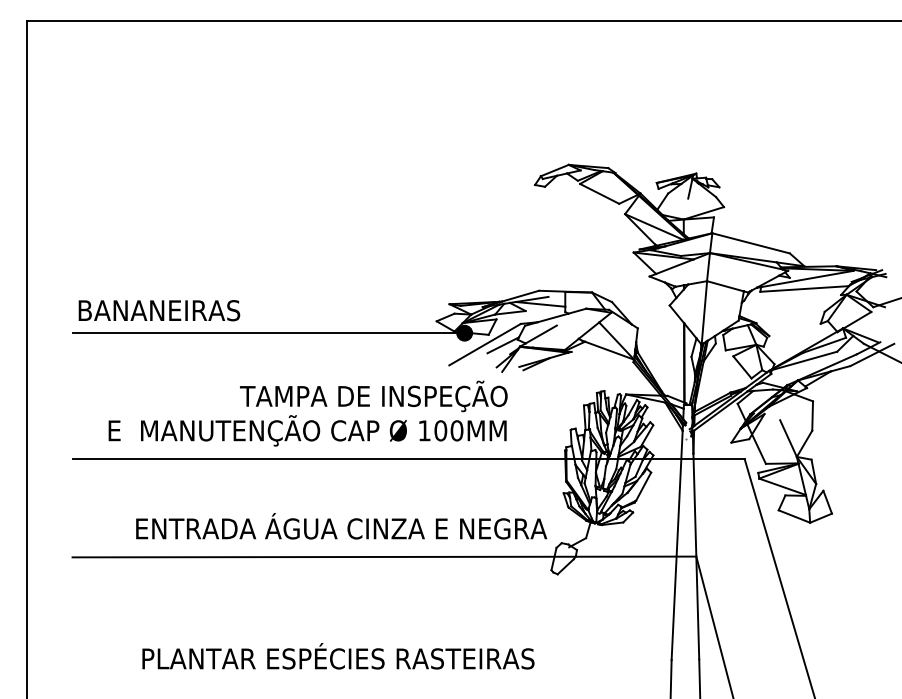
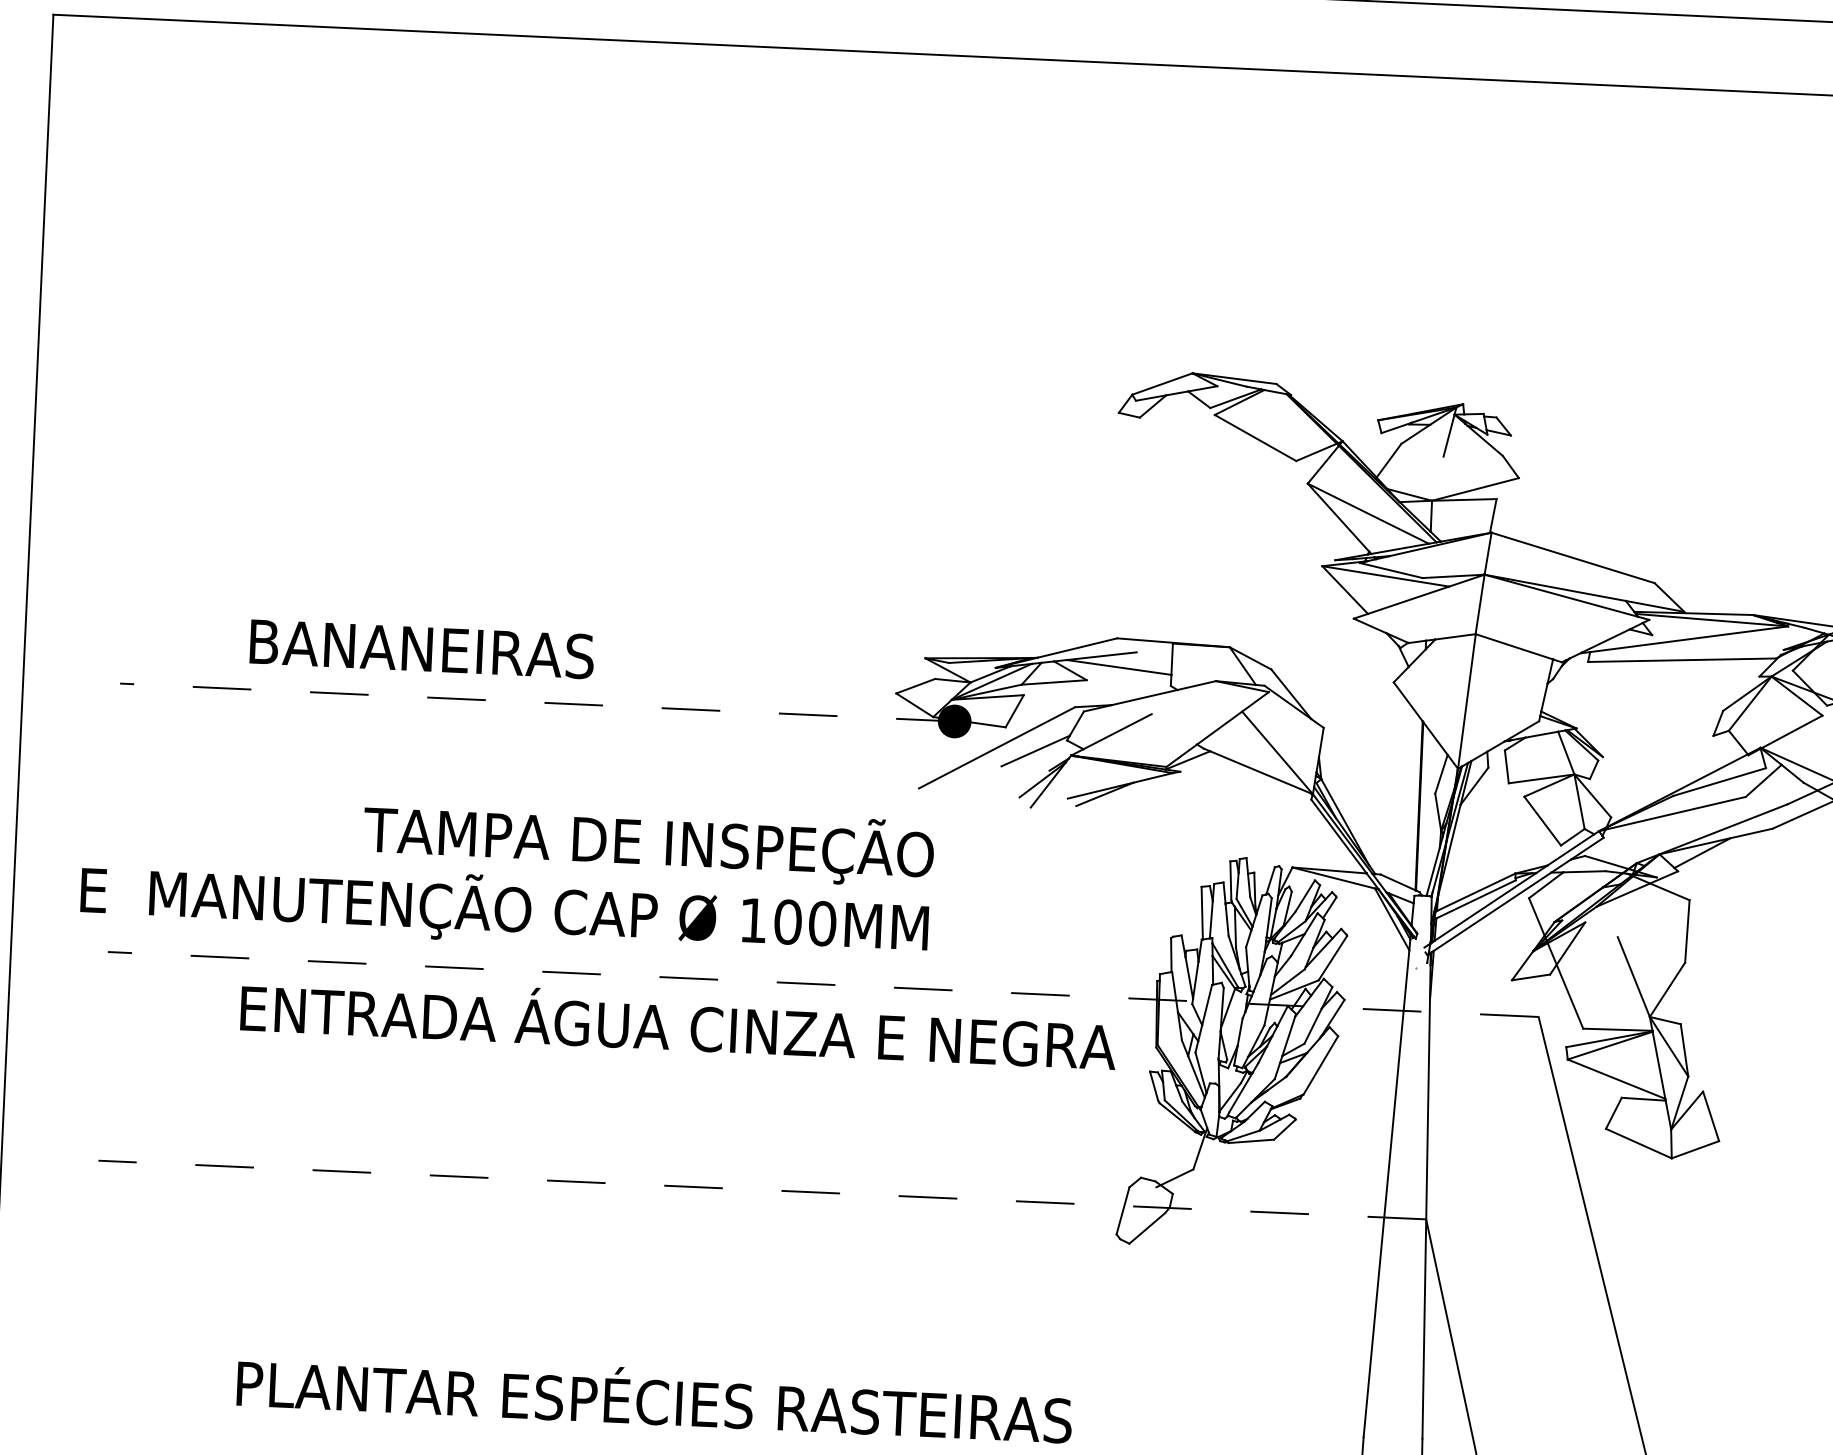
text: (159, 310) -> (422, 648), moved
line: (268, 333) -> (537, 703), solid -> dashed
text: (307, 413) -> (505, 872), moved
line: (408, 459) -> (822, 984), solid -> dashed
text: (341, 526) -> (678, 1023), moved
line: (384, 556) -> (762, 1189), solid -> dashed

